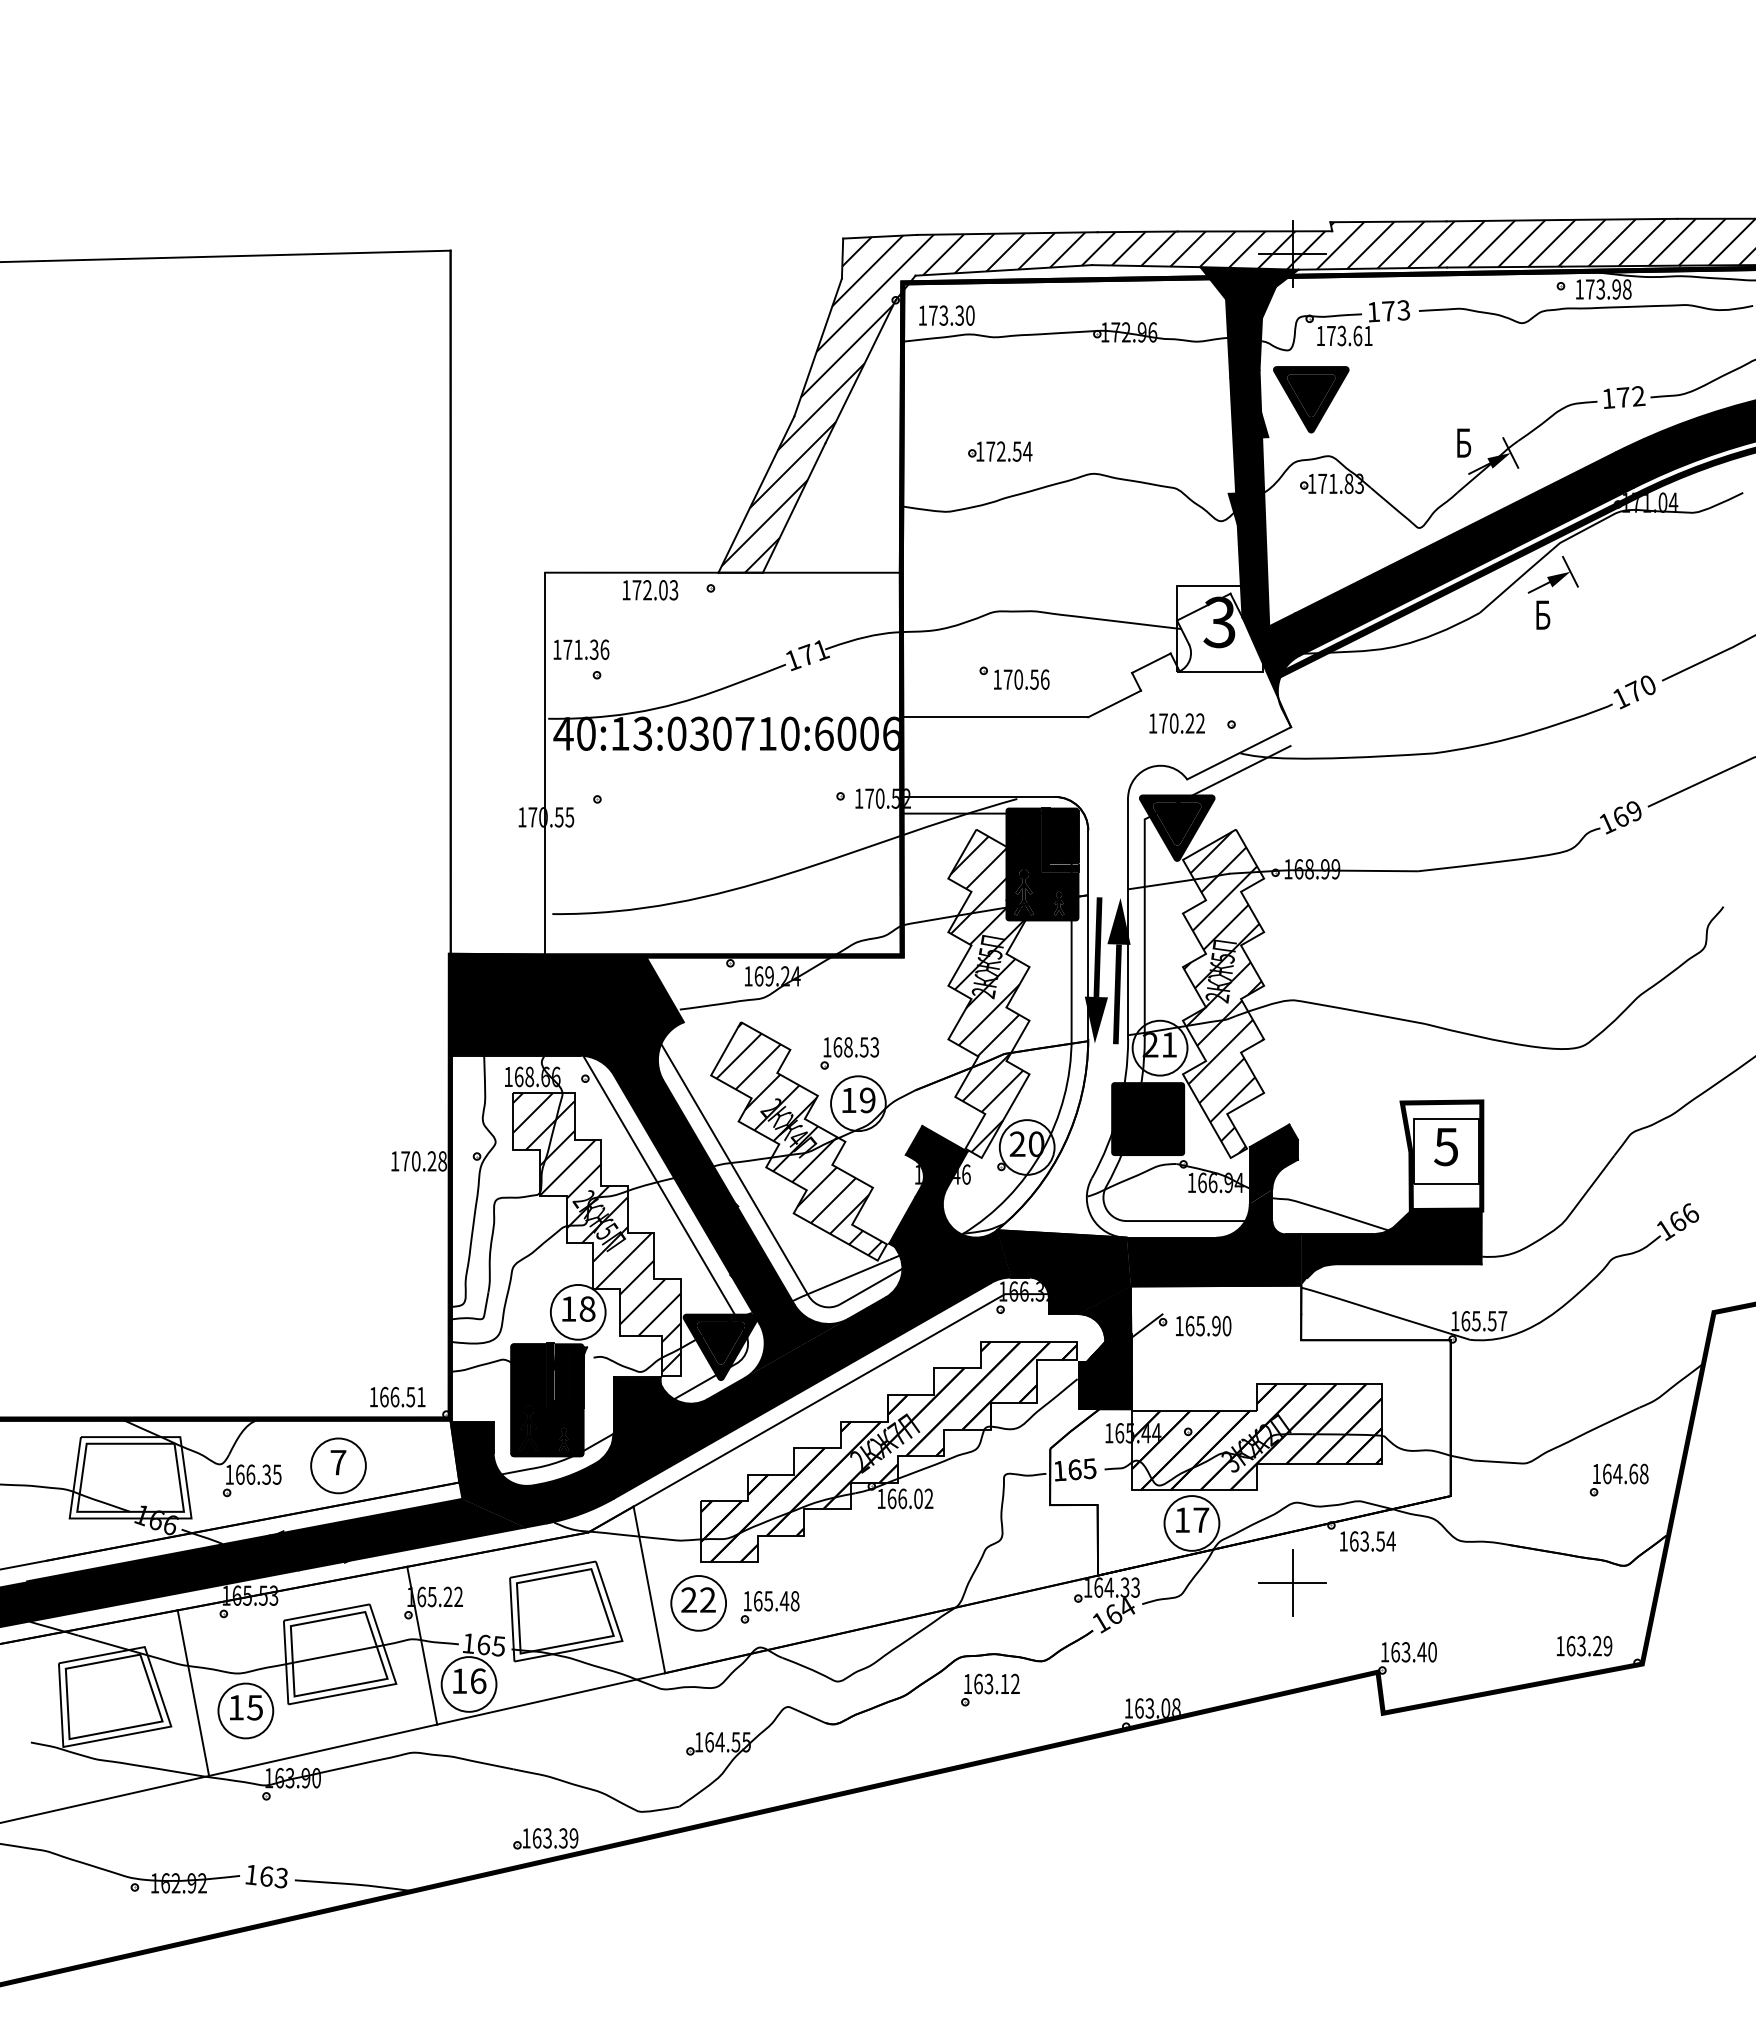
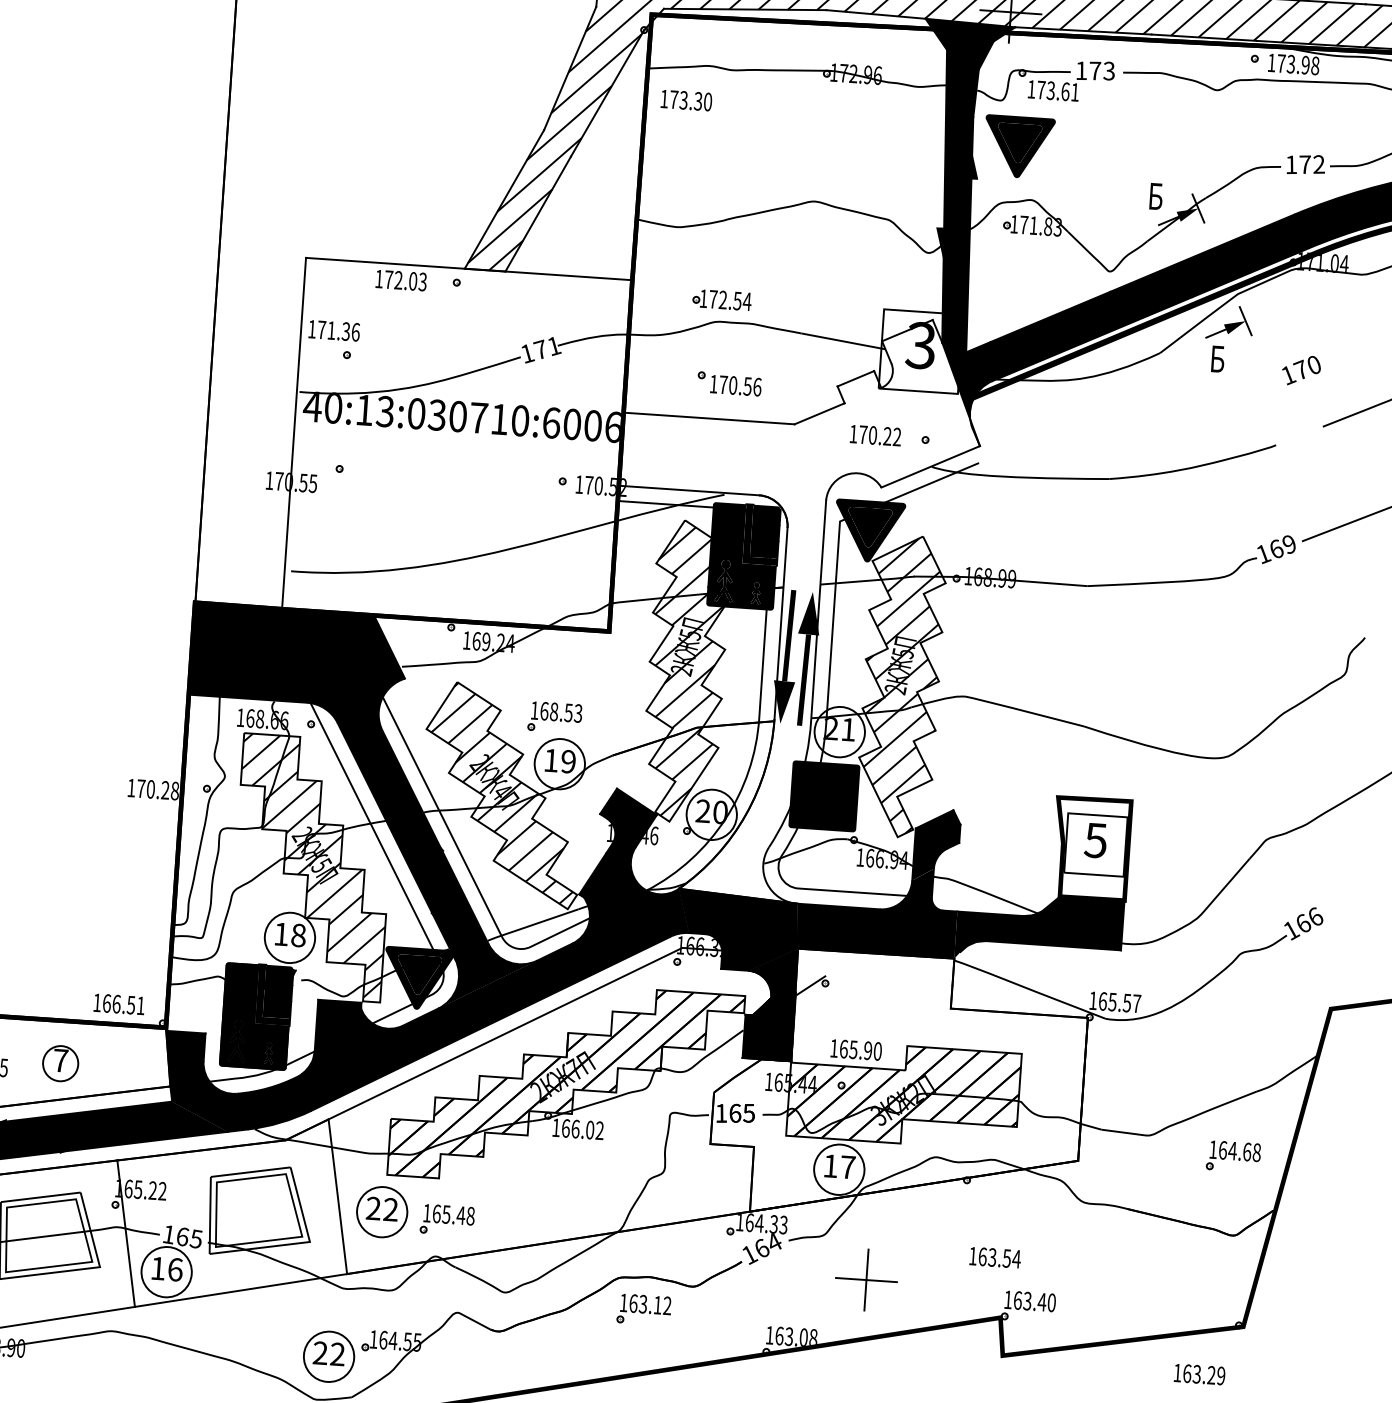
text: (946, 315) -> (686, 100), moved
part: (1000, 451) -> (722, 299), moved
text: (1634, 692) -> (1301, 370), moved
text: (1203, 1325) -> (856, 1049), moved
circle: (338, 1465) -> (60, 1063), size x0.7
text: (1367, 1541) -> (994, 1257), moved
part: (1292, 1582) -> (866, 1279), moved
text: (1584, 1646) -> (1199, 1374), moved
part: (651, 1764) -> (328, 1356), added

